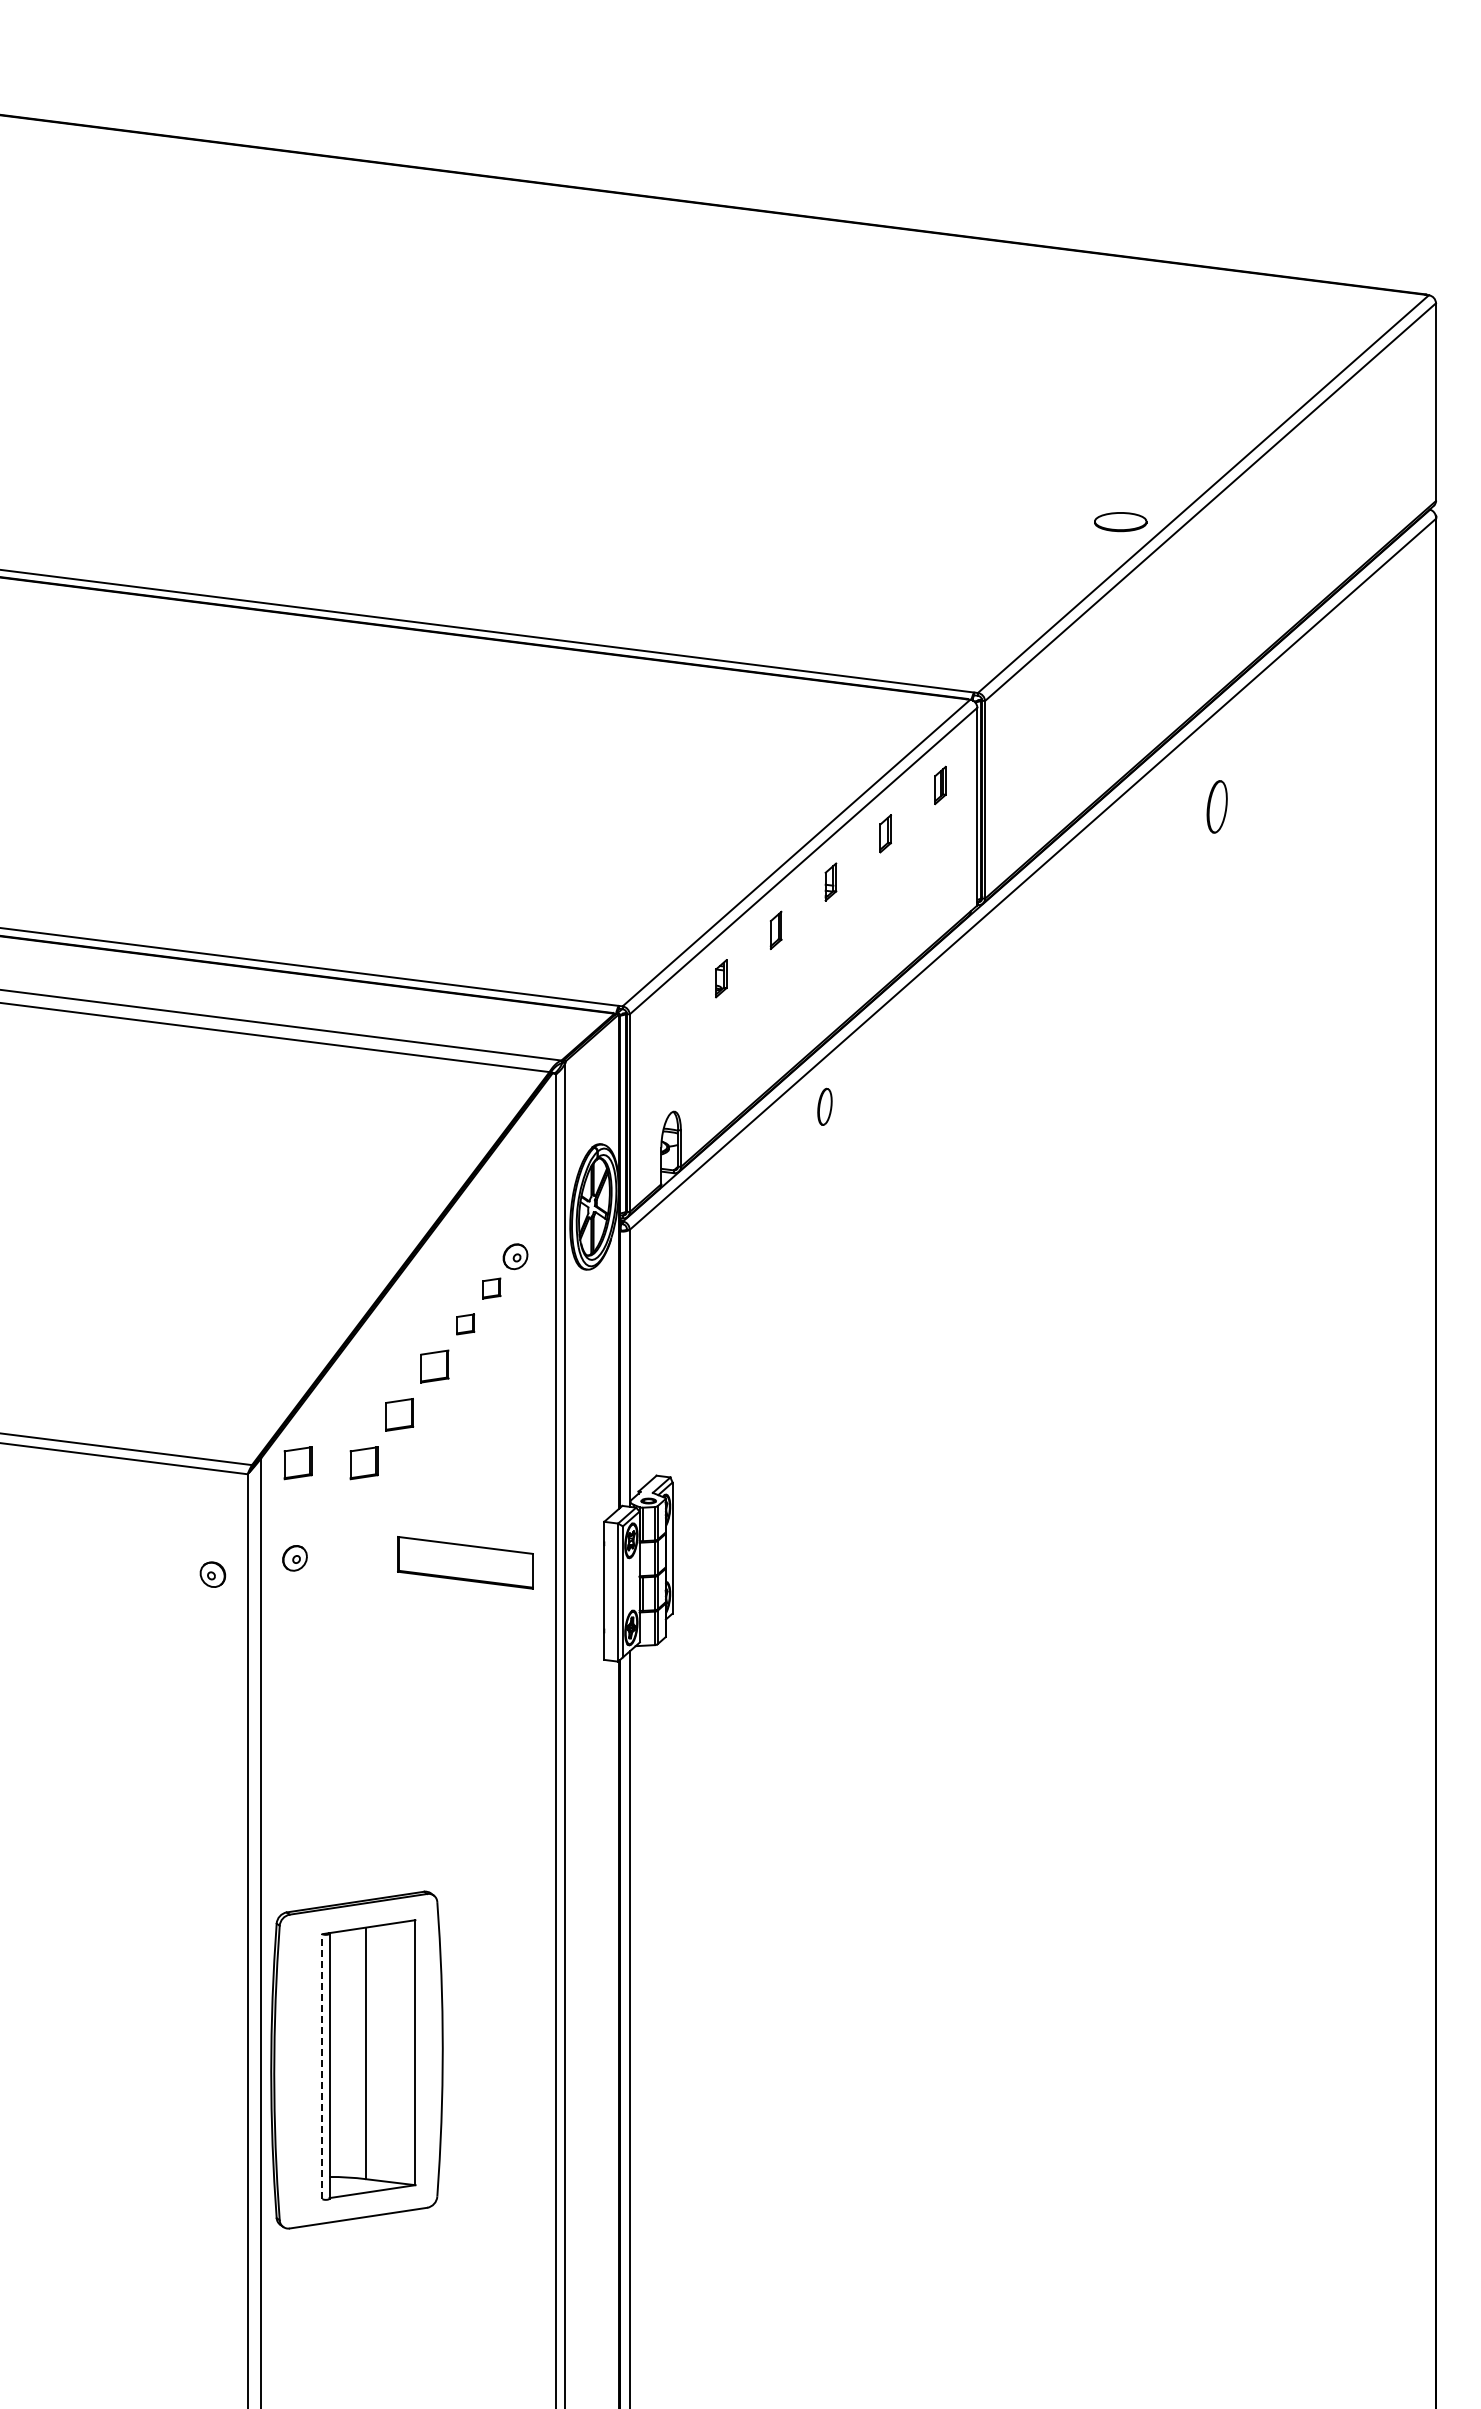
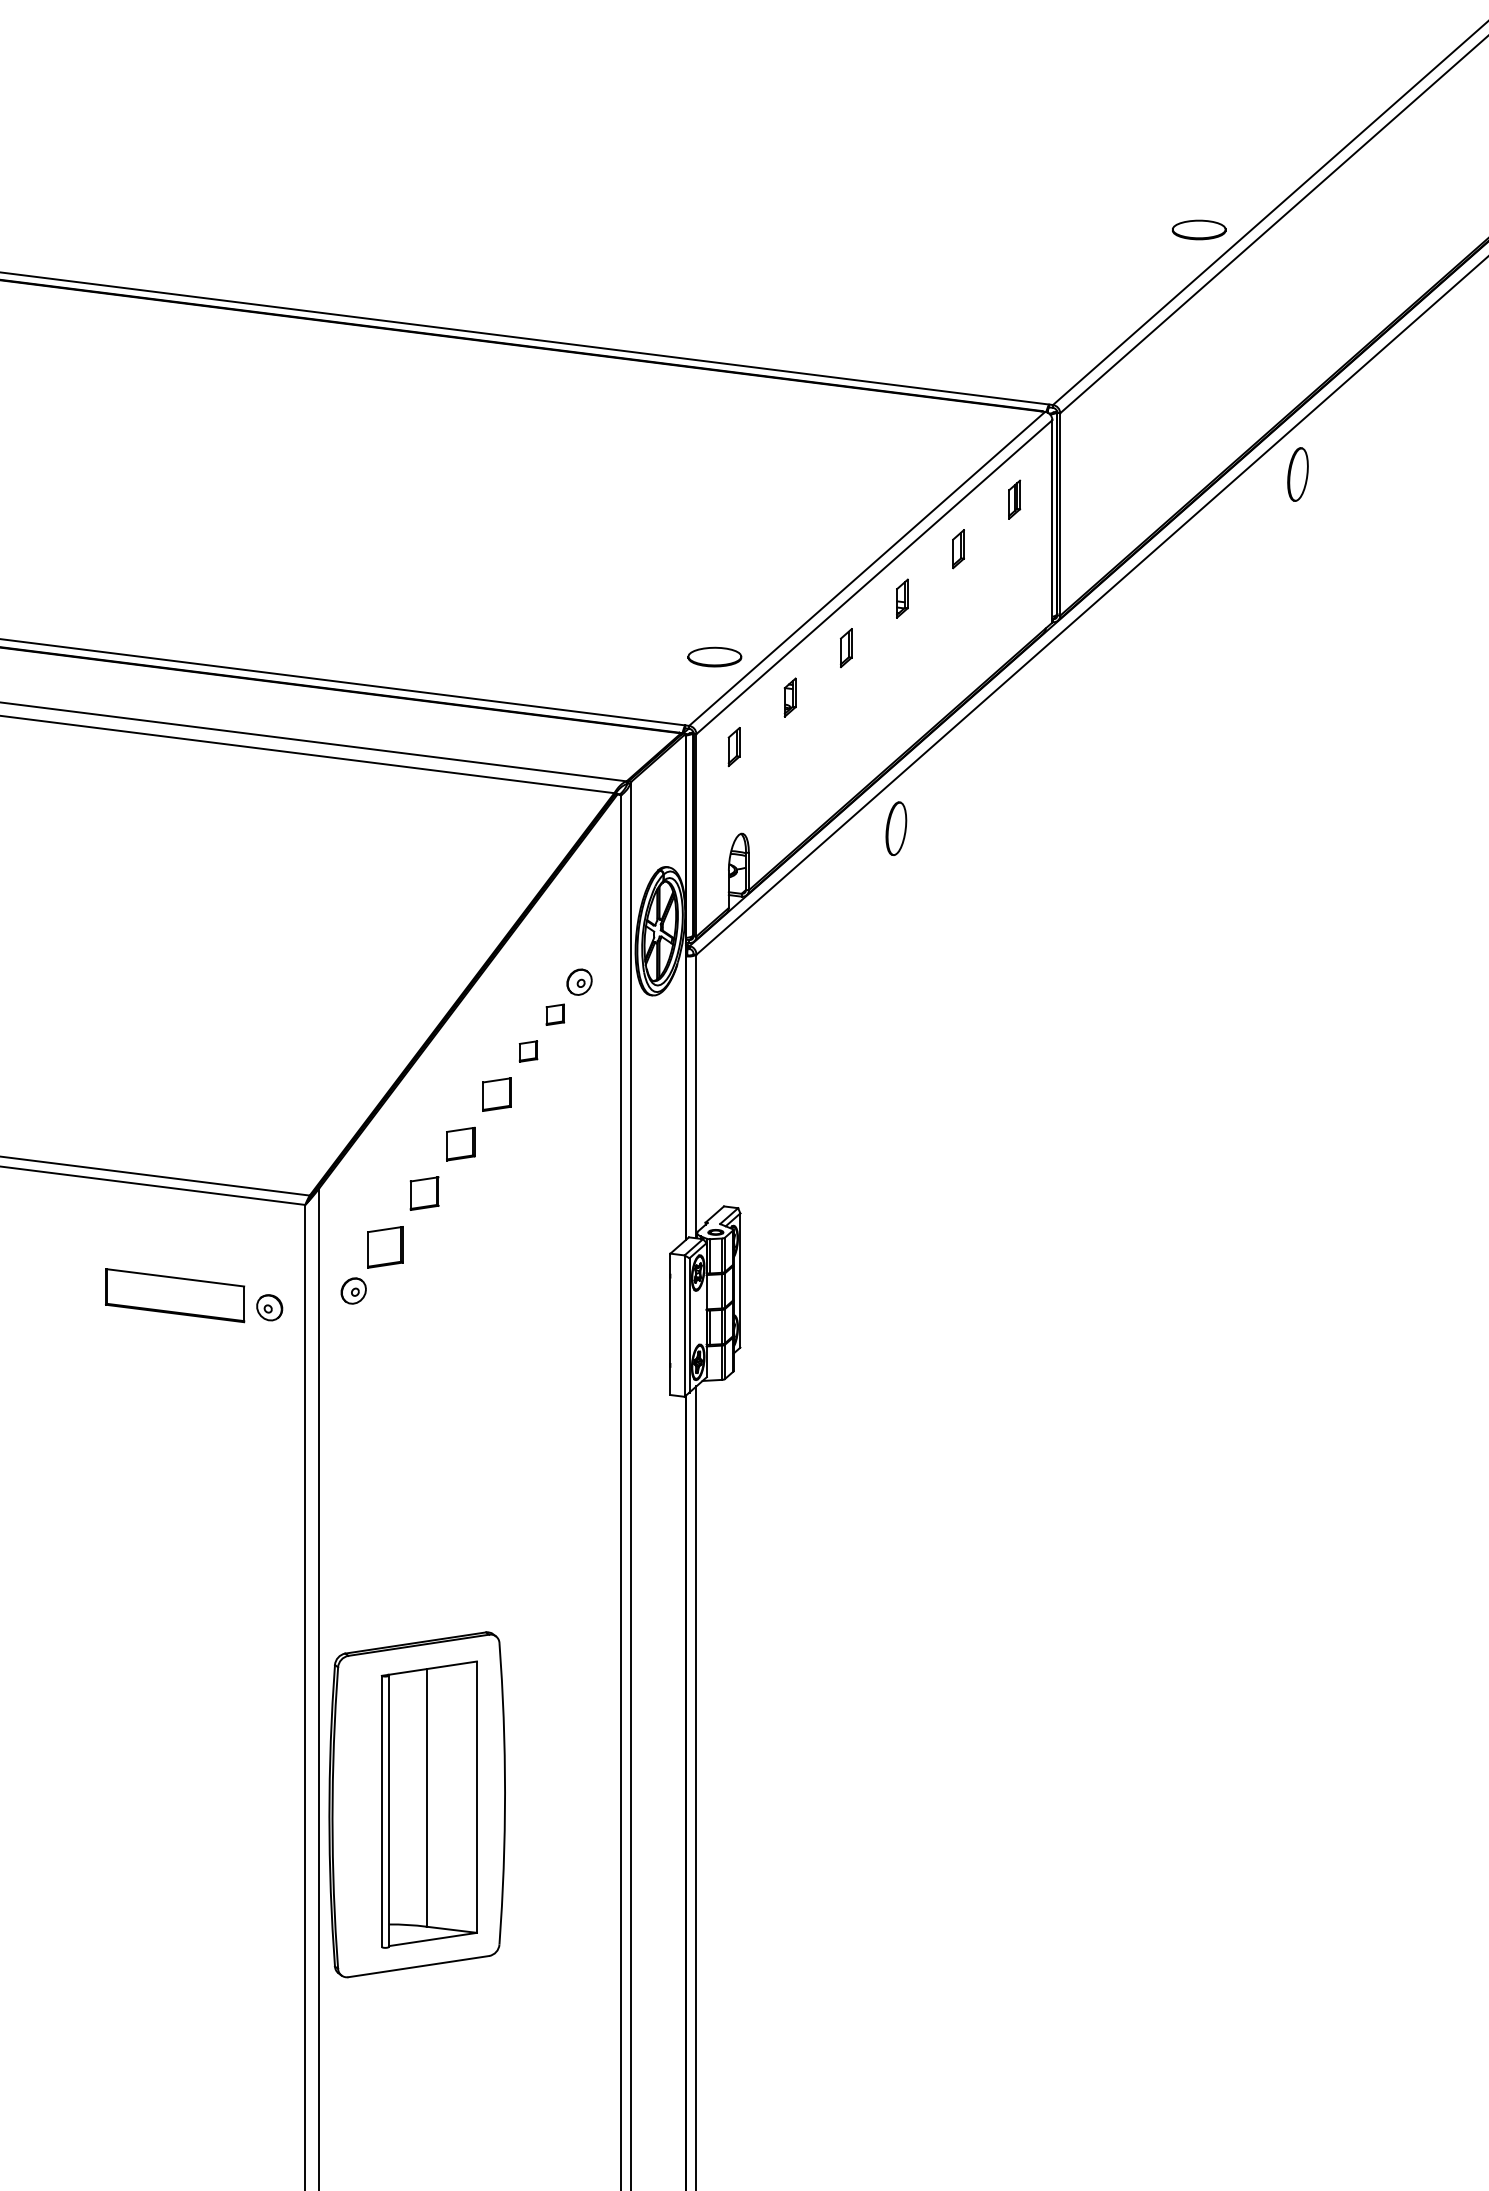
part: (1216, 806) -> (1297, 474), moved
part: (647, 939) -> (714, 657), added
part: (666, 1026) -> (734, 746), added
part: (824, 1106) -> (895, 828), size x1.43
part: (297, 1463) -> (356, 1193), removed
part: (325, 1515) -> (384, 1247), added
part: (465, 1562) -> (175, 1295), moved
line: (322, 2066) -> (381, 1811), dashed -> solid

